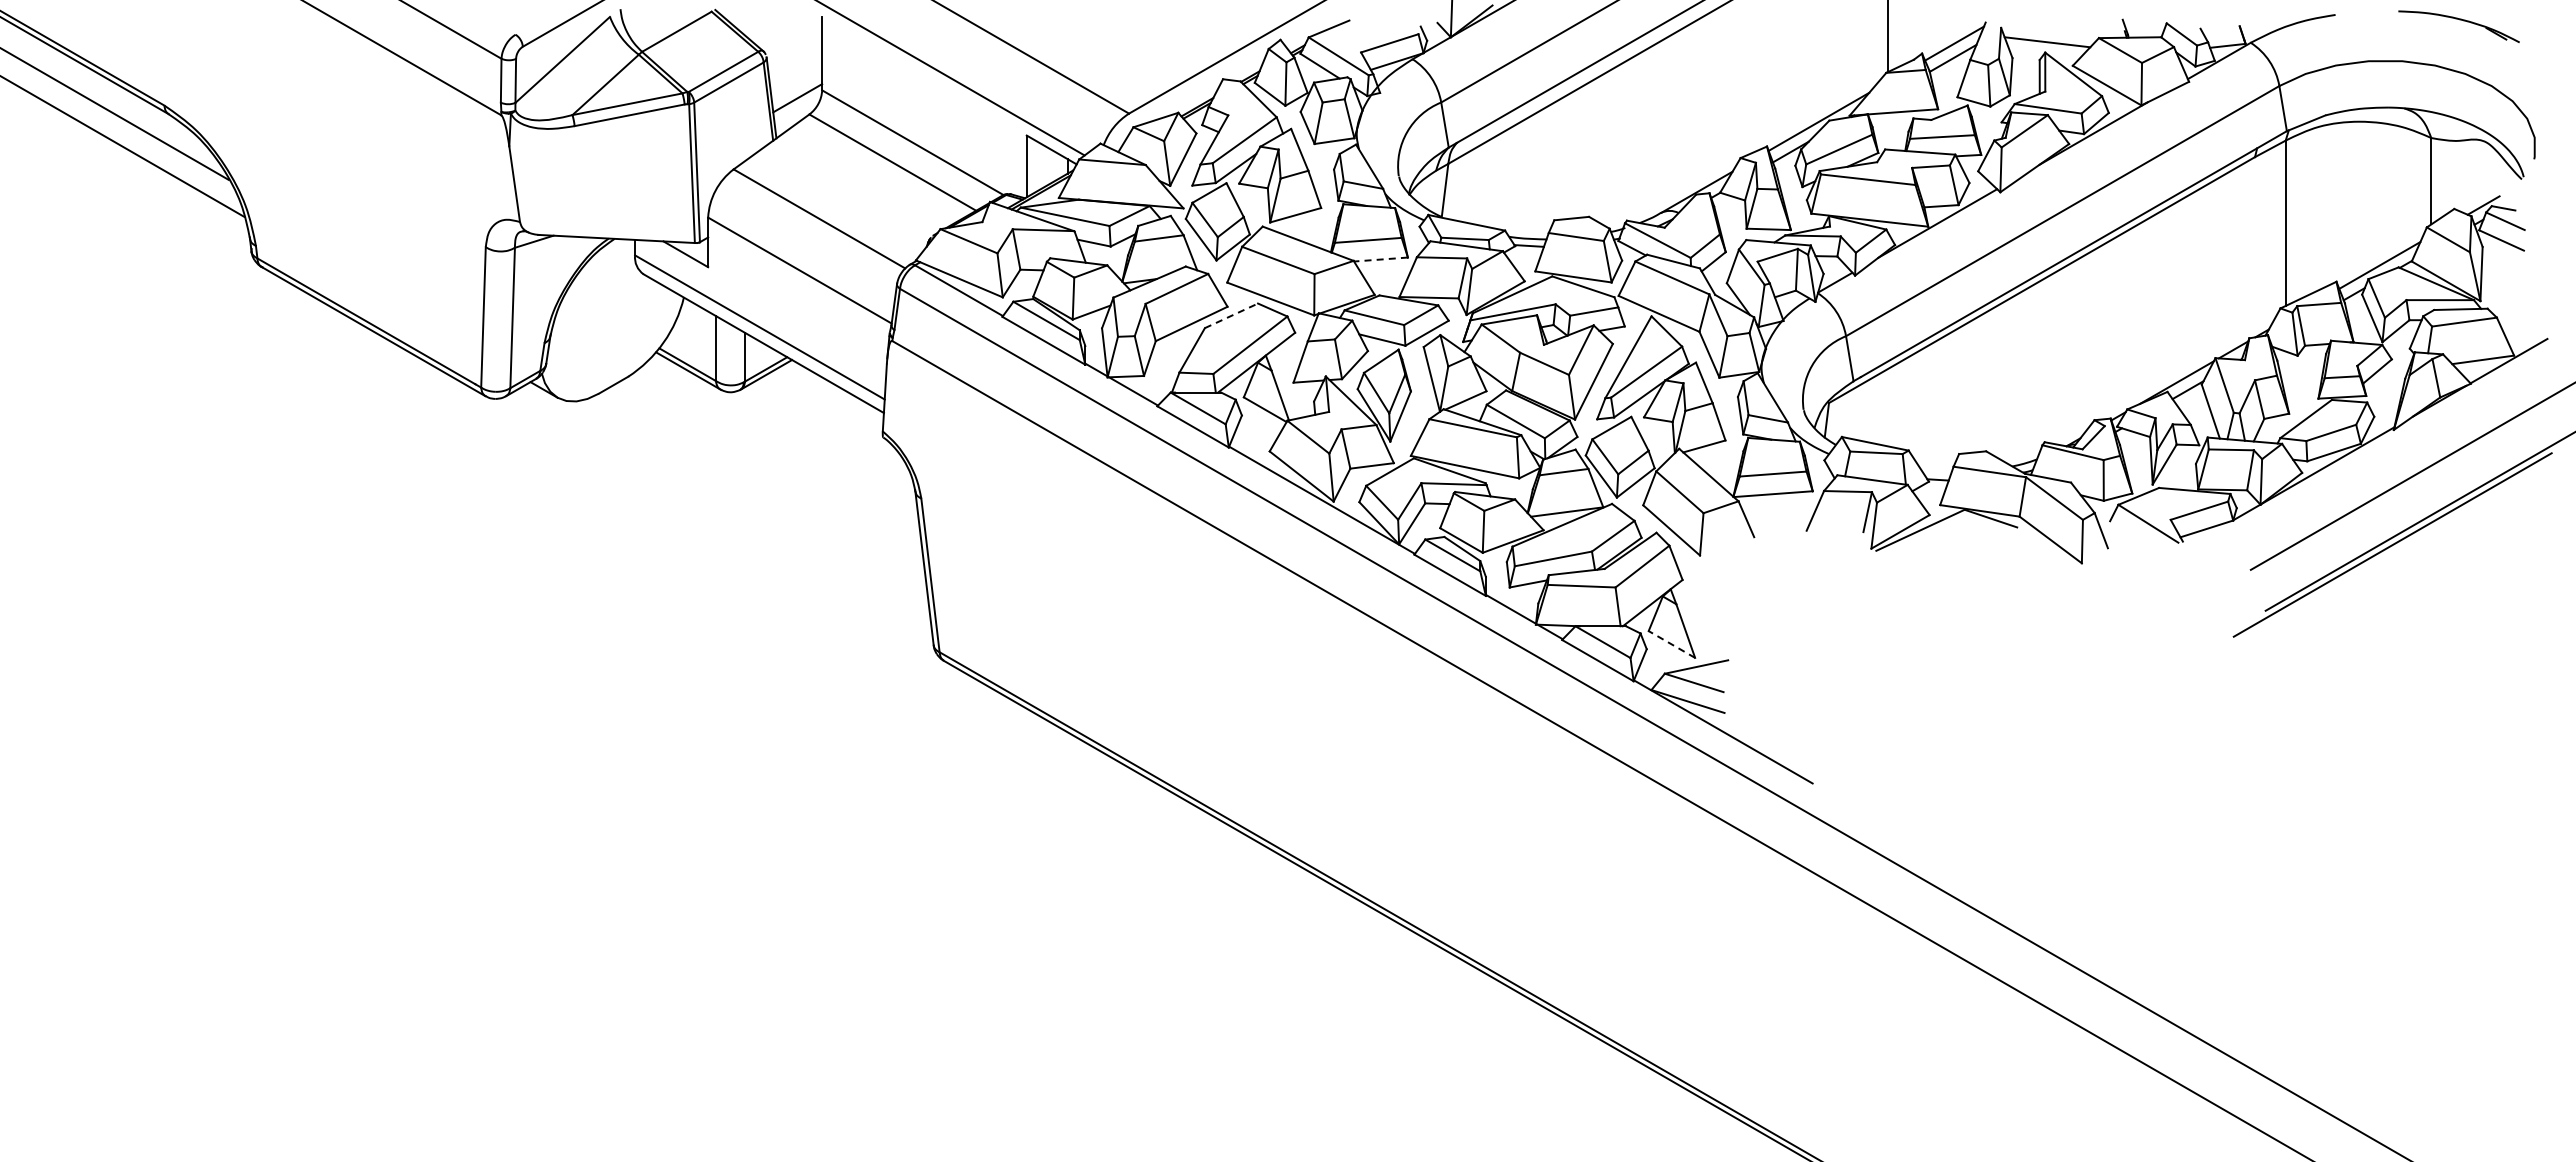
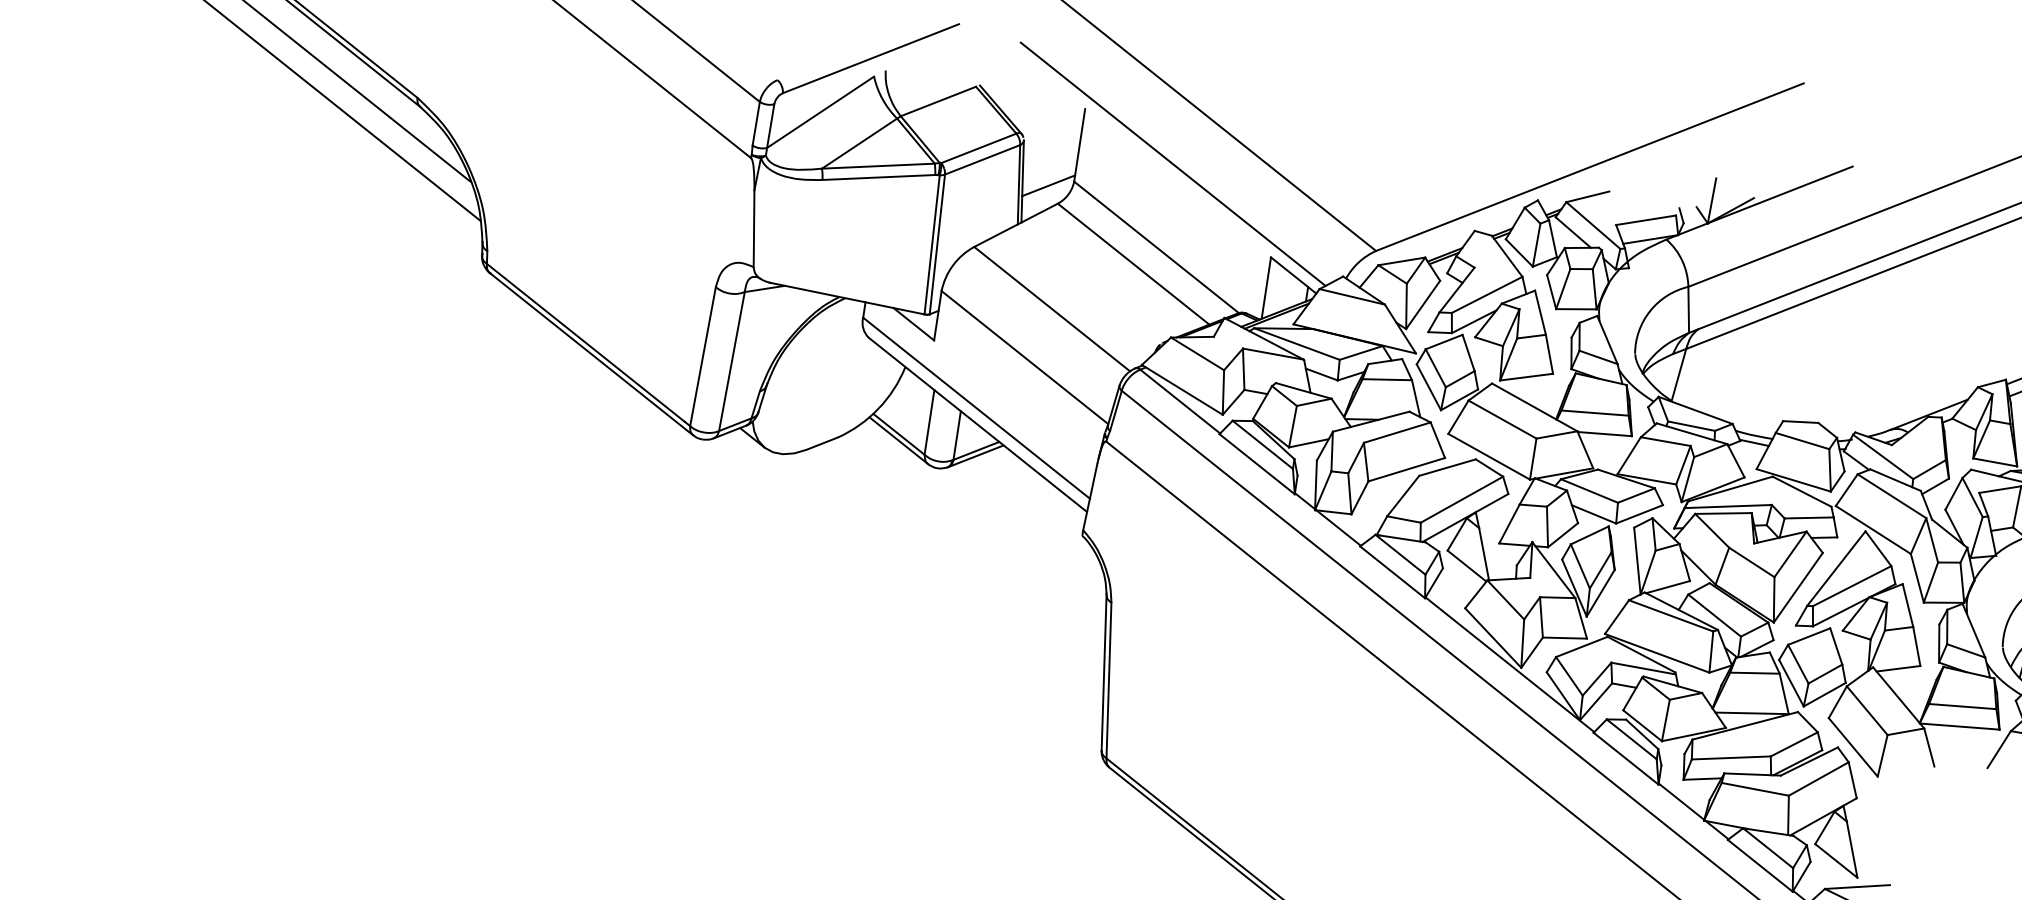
line: (1380, 259) -> (1604, 433), dashed -> solid
line: (1231, 315) -> (1447, 467), dashed -> solid
line: (1671, 644) -> (1835, 860), dashed -> solid

